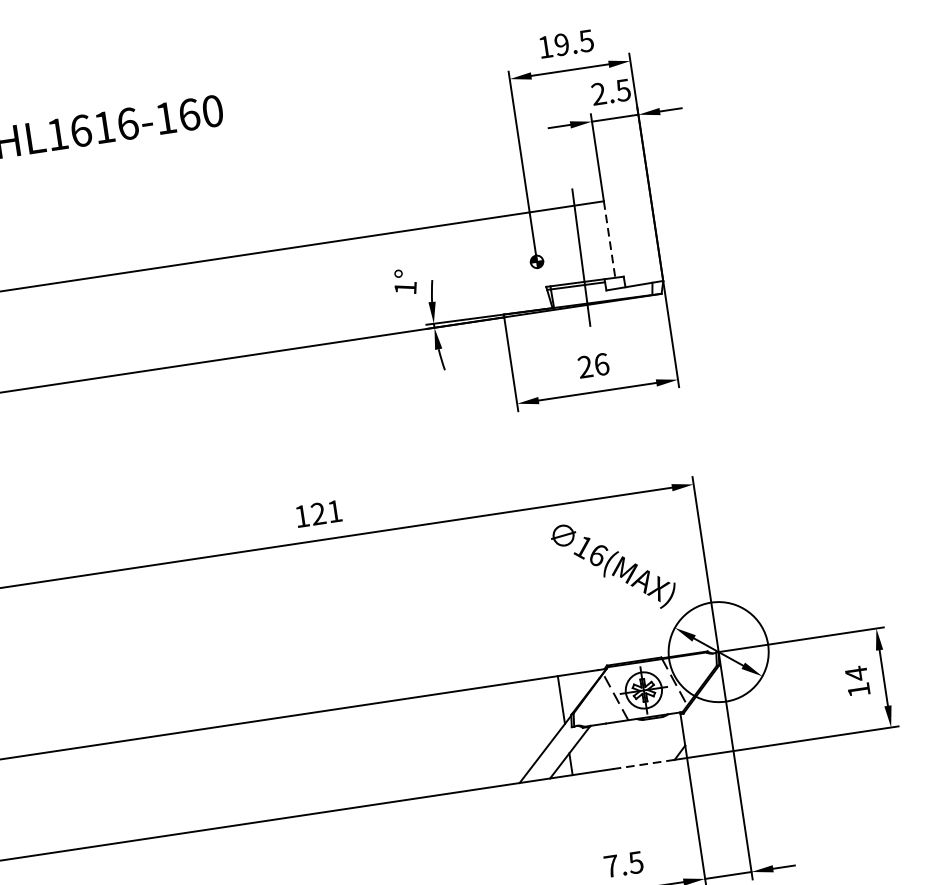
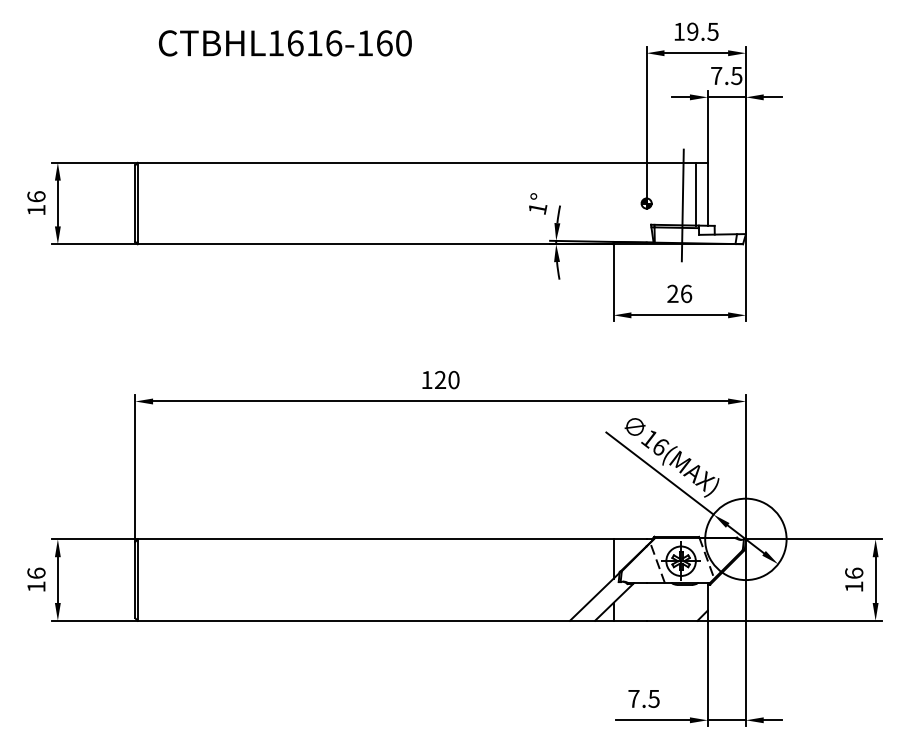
text: (598, 93) -> (716, 75), 2.5 -> 7.5
line: (609, 239) -> (707, 194), dashed -> solid
line: (595, 240) -> (696, 193), added
text: (334, 510) -> (453, 379), 121 -> 120
line: (601, 587) -> (659, 473), added
text: (856, 673) -> (854, 573), 14 -> 16
line: (642, 764) -> (671, 620), dashed -> solid

